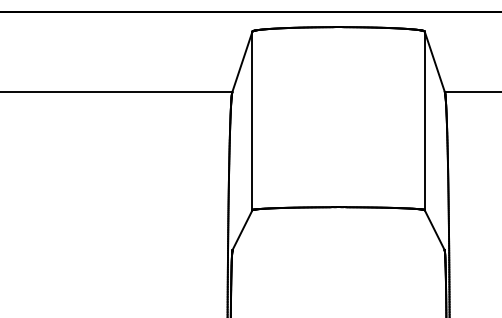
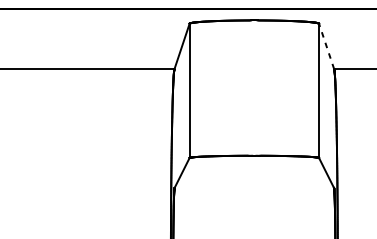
line: (434, 61) -> (326, 46), solid -> dashed

